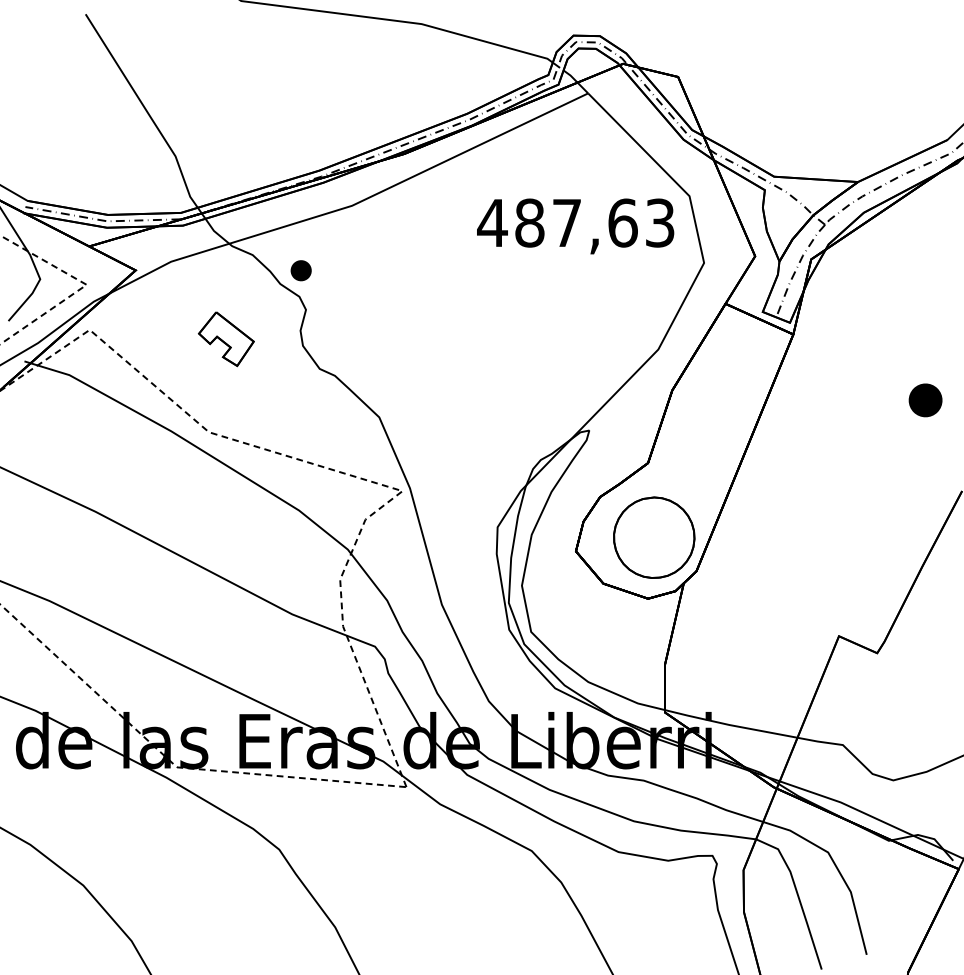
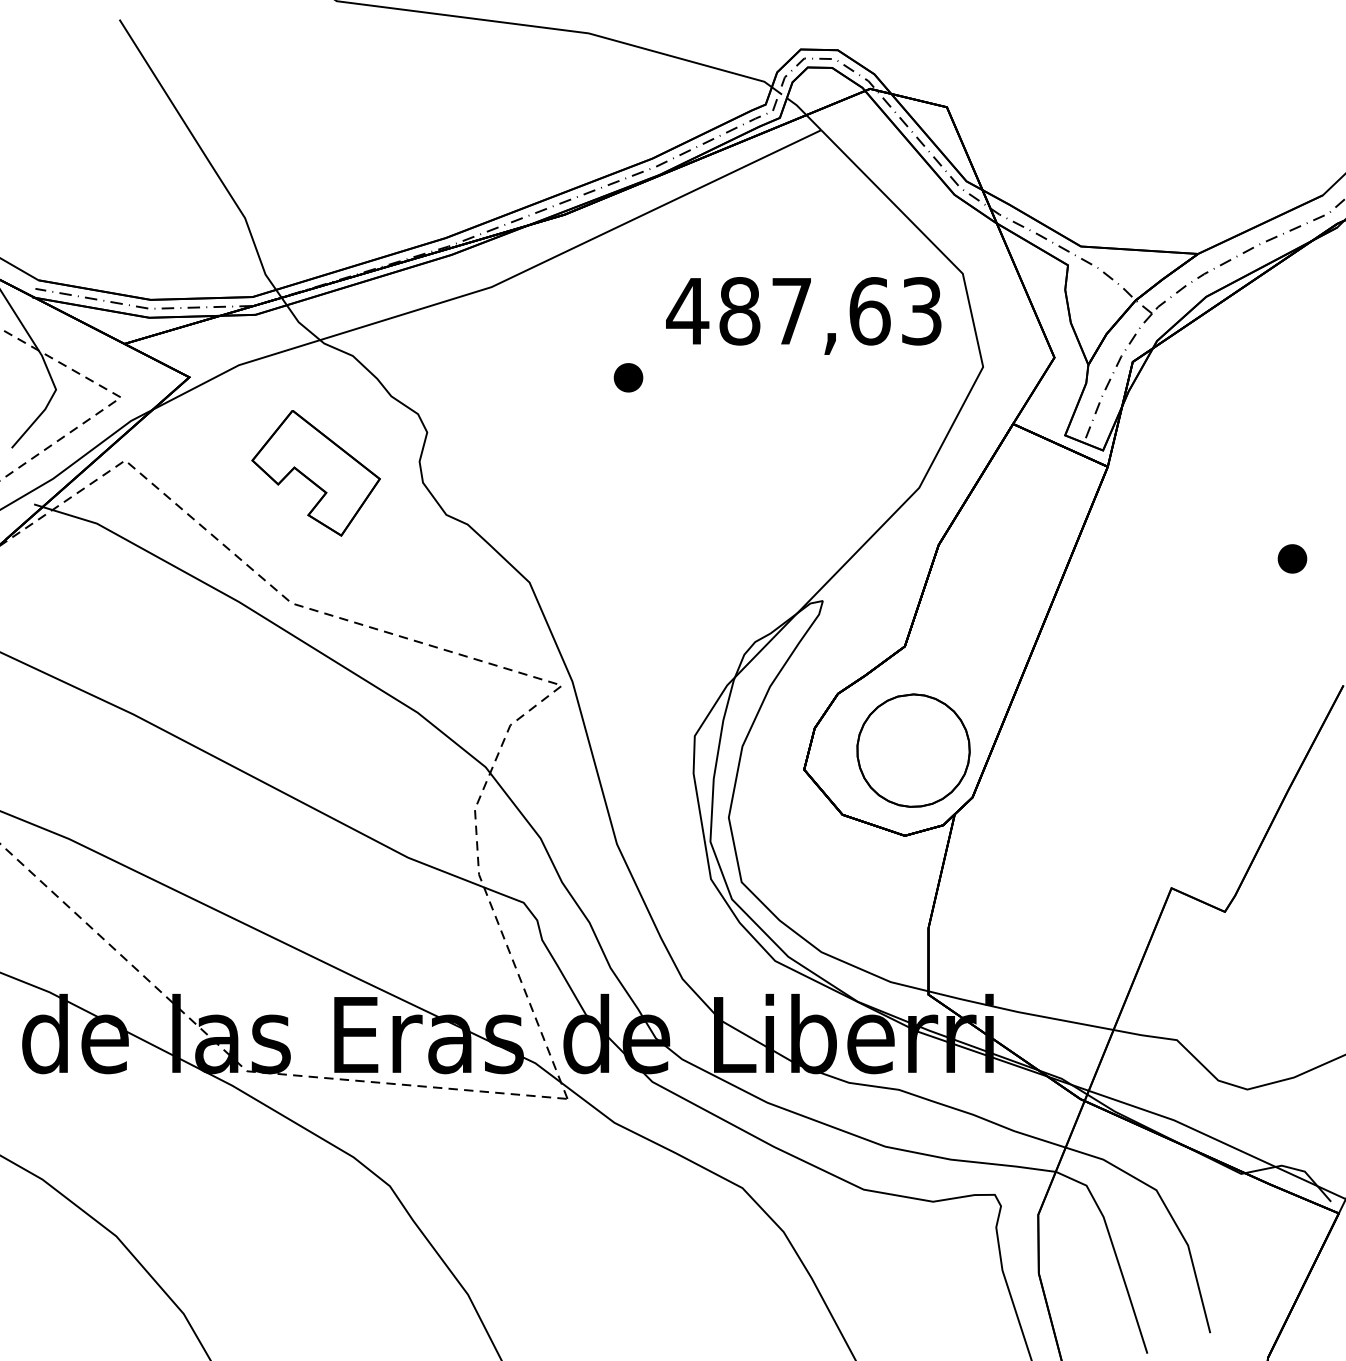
part: (301, 270) -> (628, 377), moved
part: (225, 339) -> (315, 473), size x1.67
part: (925, 400) -> (1292, 558), size x0.62

